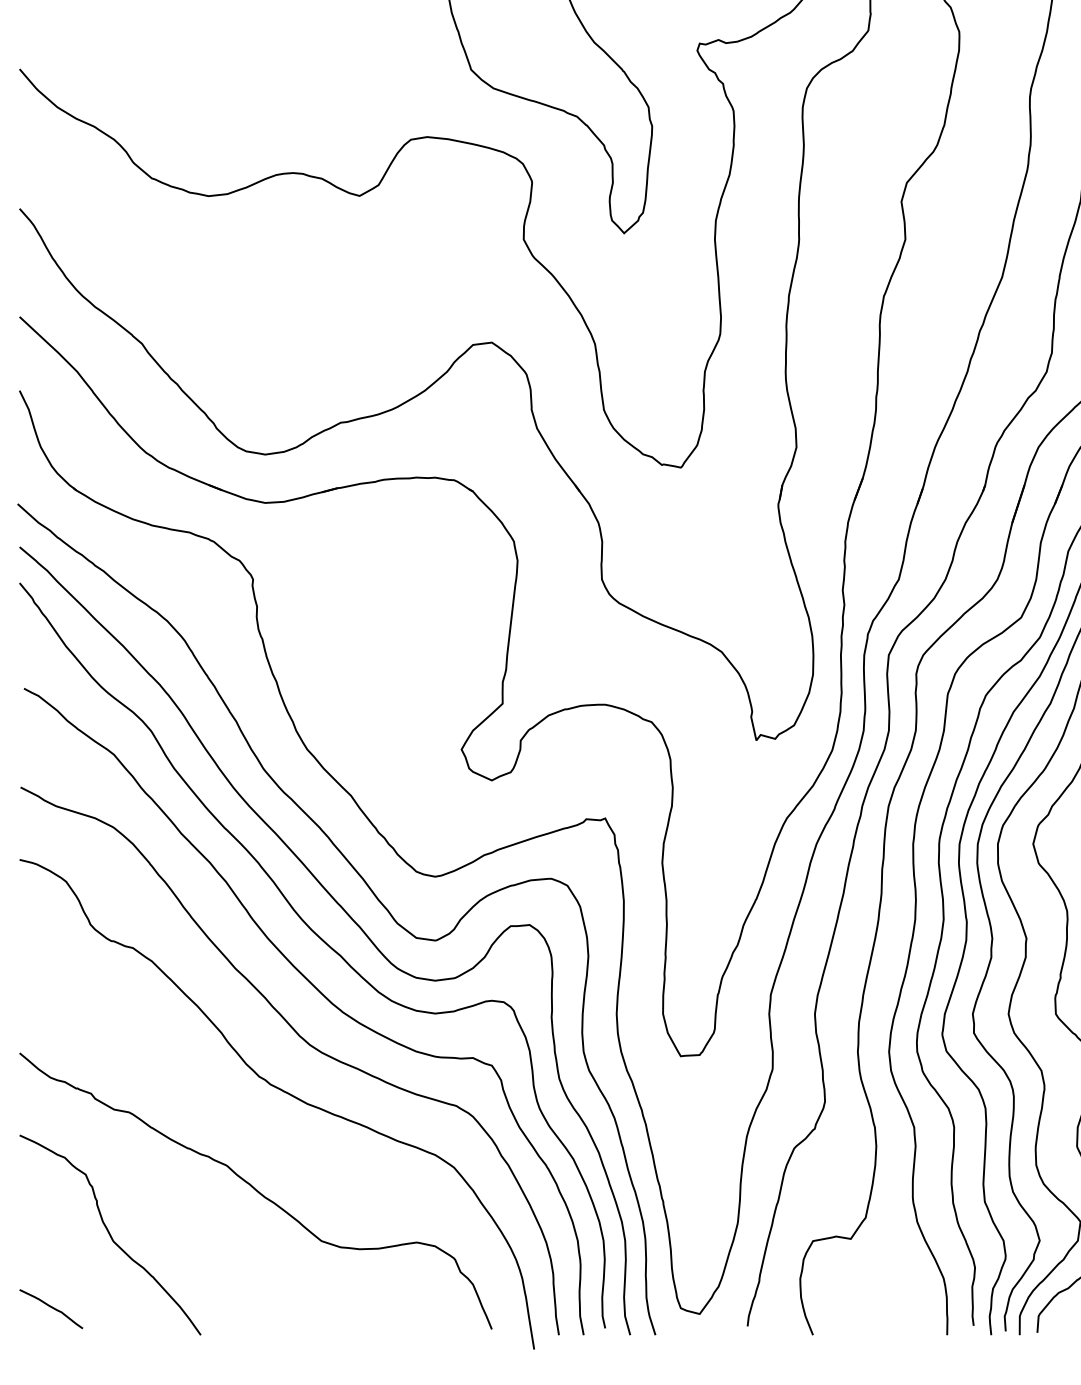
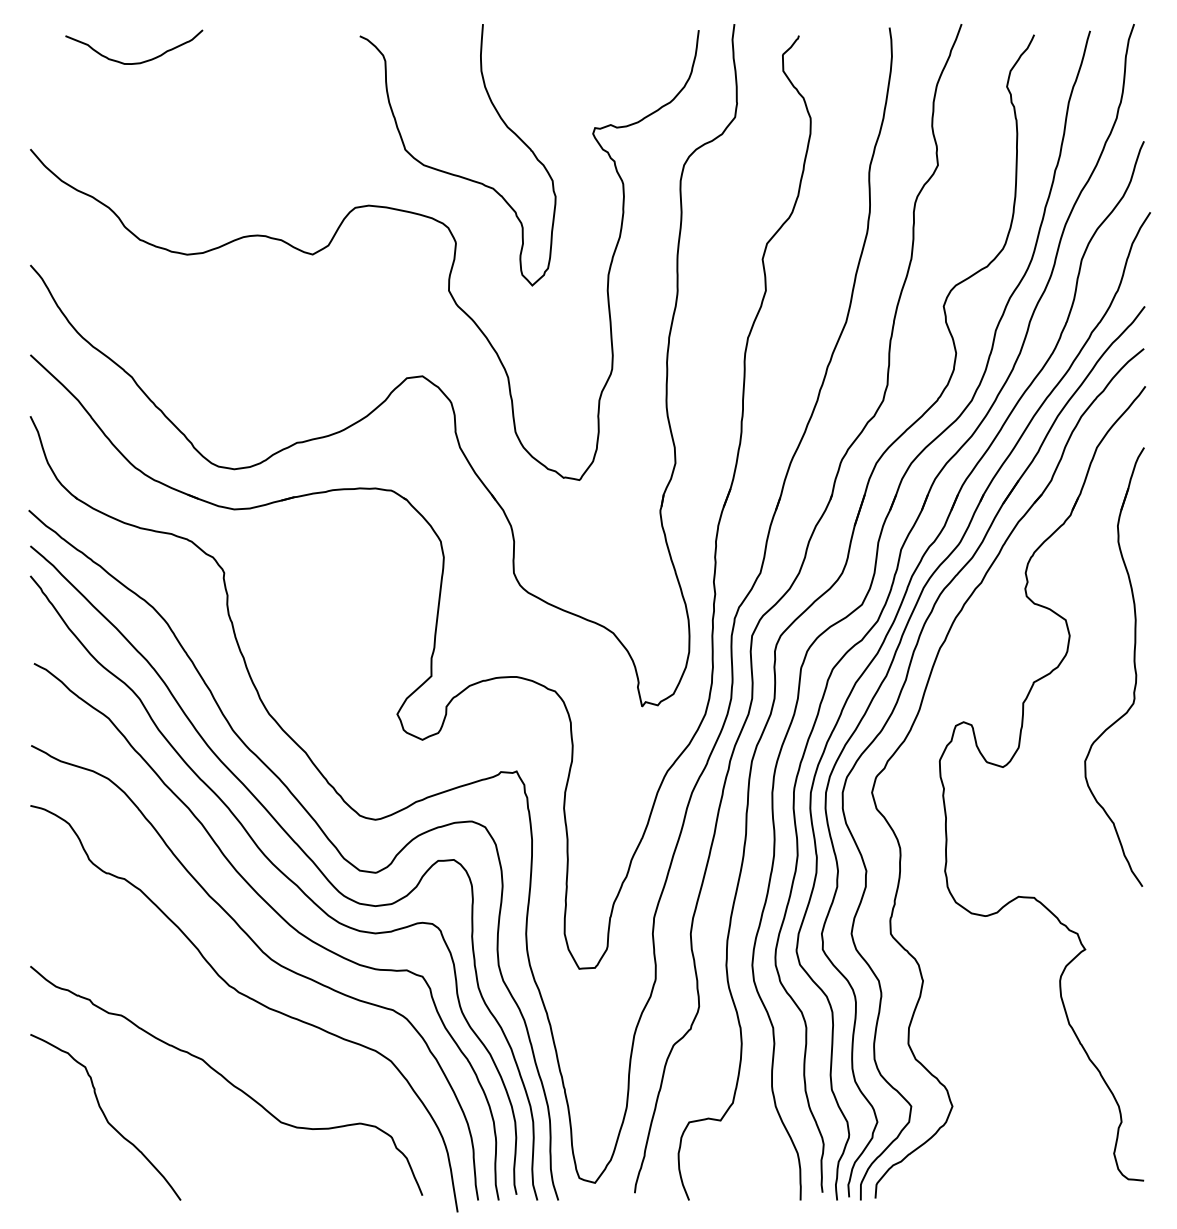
curve: (51, 1307) -> (56, 1177), removed

